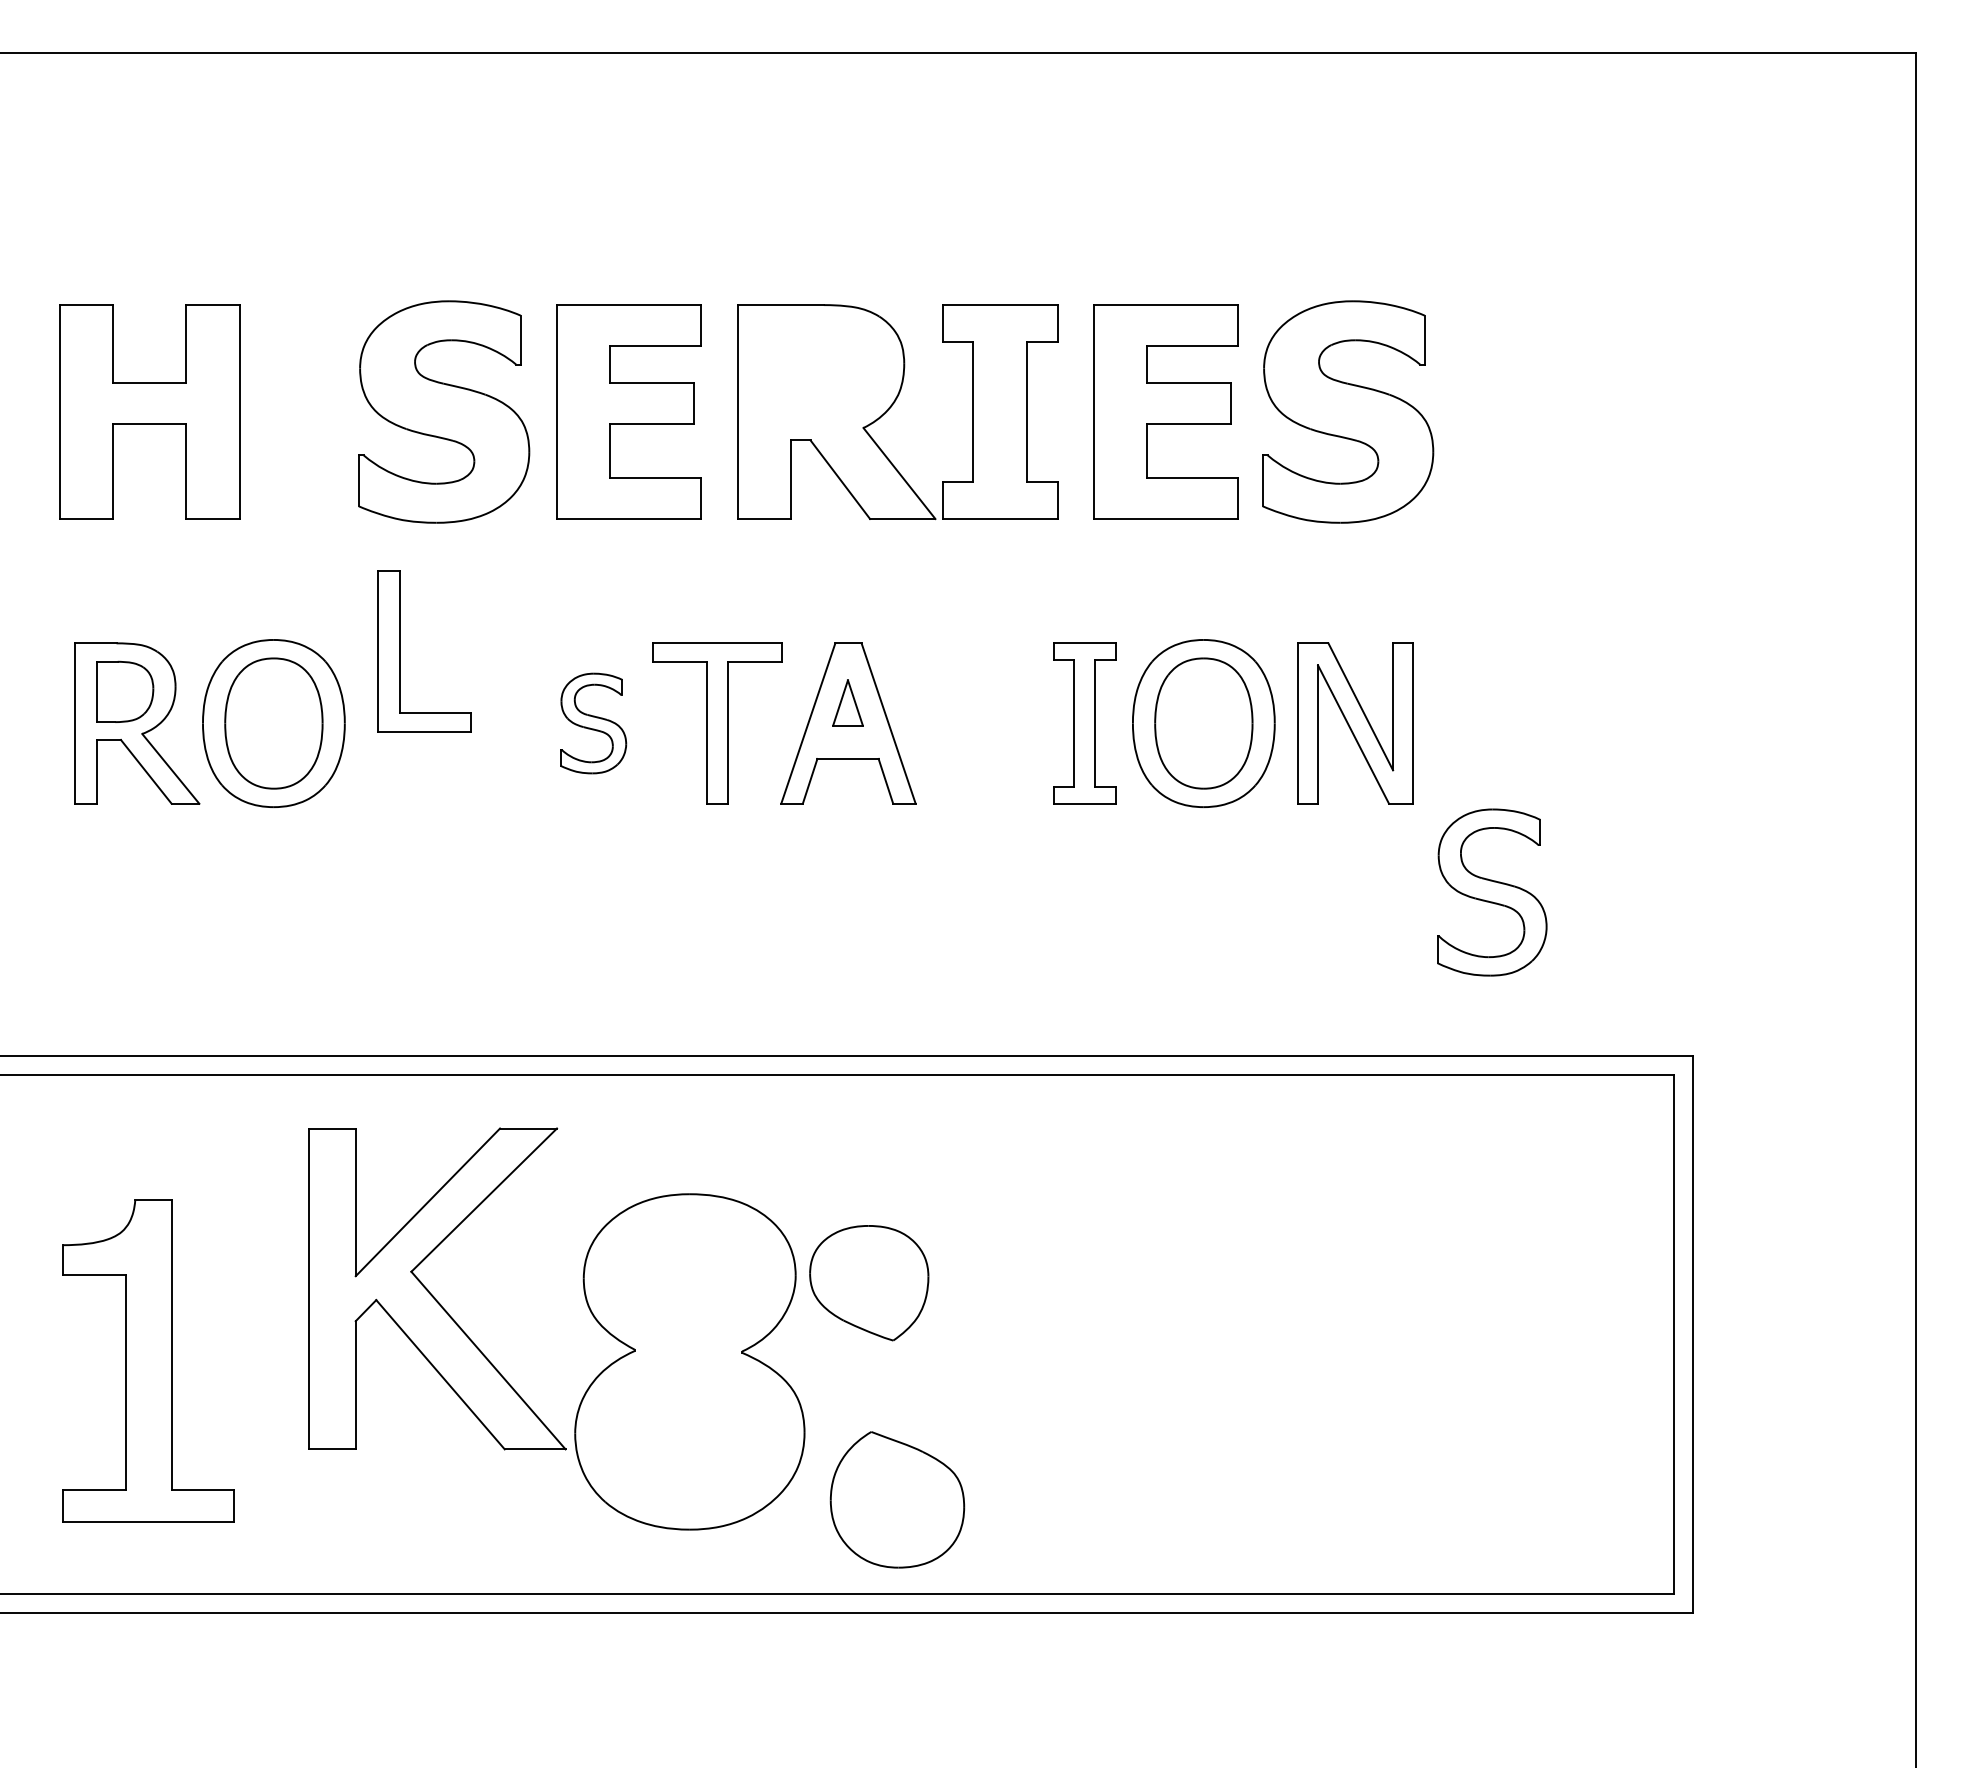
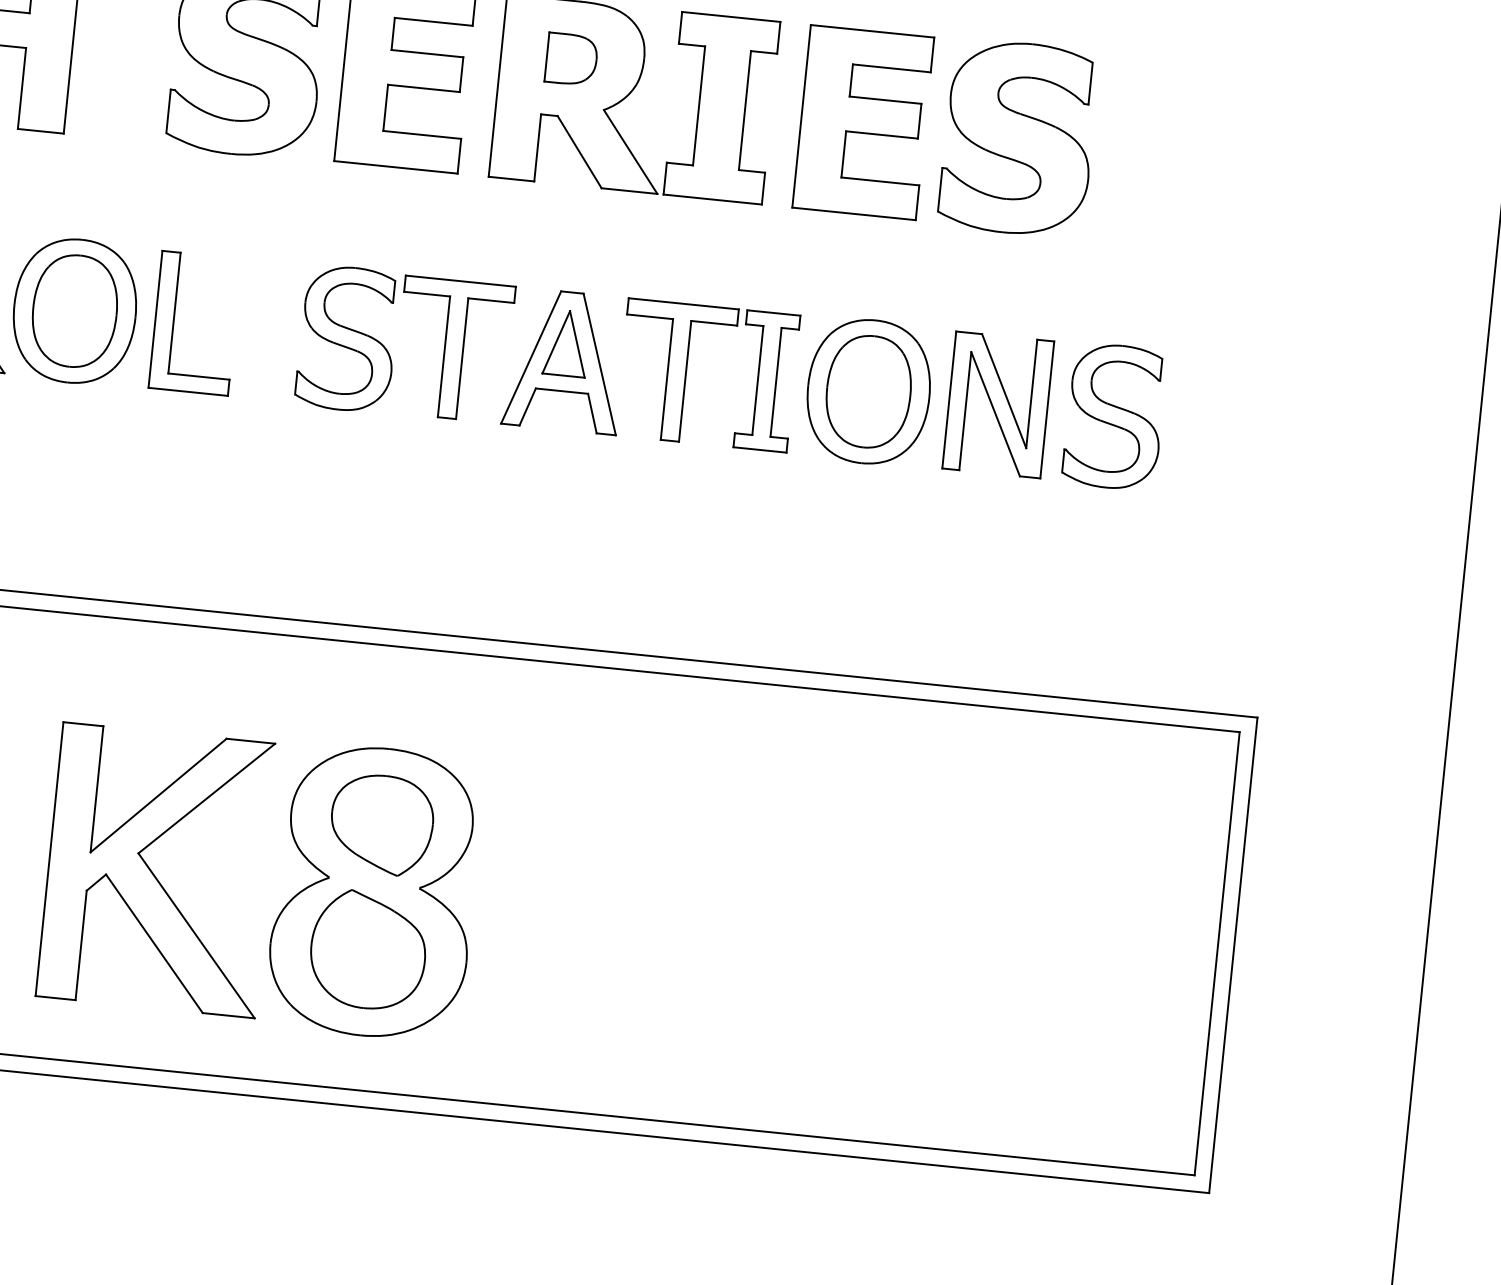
part: (819, 372) -> (571, 58), added
part: (400, 651) -> (174, 321), moved
part: (847, 702) -> (566, 342), size x1.67
part: (593, 723) -> (347, 338), size x1.67
part: (979, 723) -> (677, 372), added
part: (1492, 892) -> (1115, 416), moved
part: (869, 1283) -> (382, 825), moved
part: (431, 1293) -> (153, 873), moved
part: (897, 1499) -> (368, 949), moved

